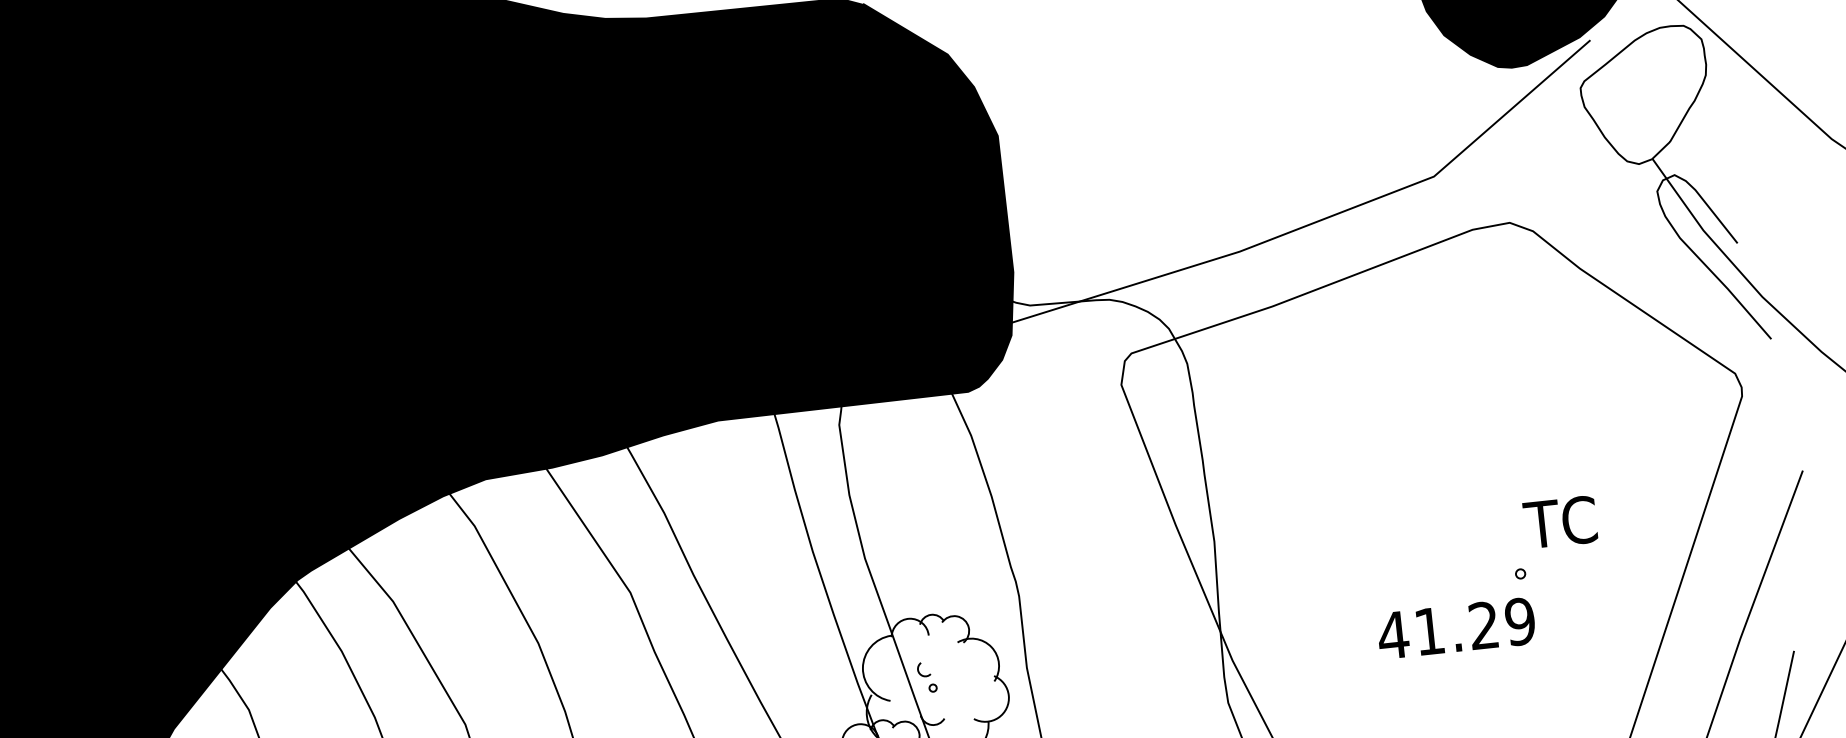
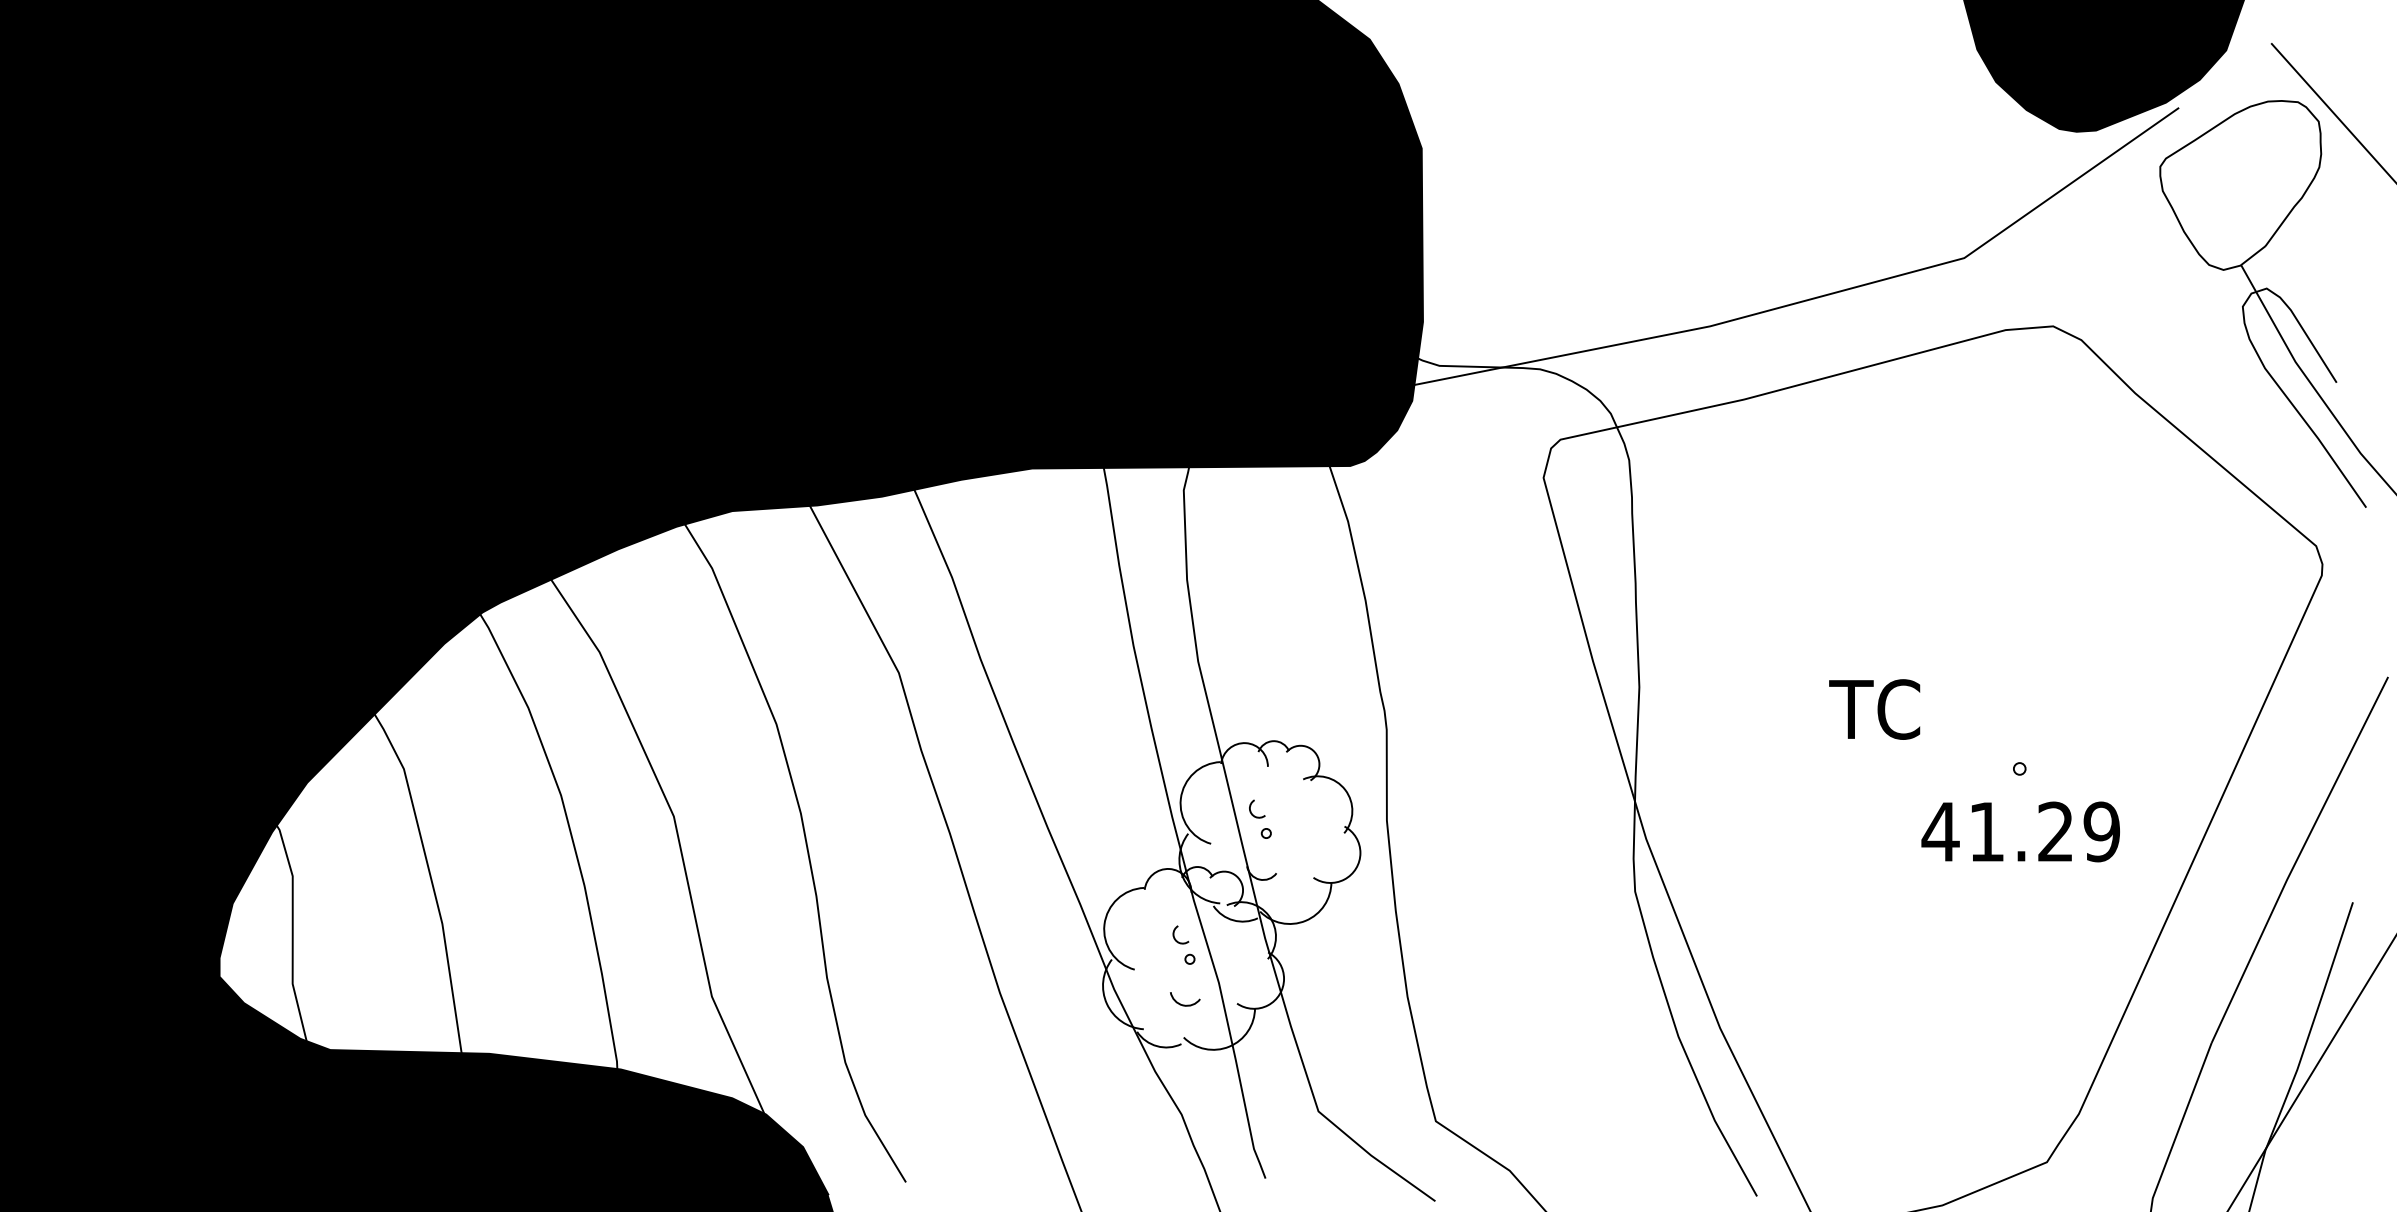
text: (1560, 522) -> (1874, 709), moved
text: (1456, 628) -> (2020, 831), moved

